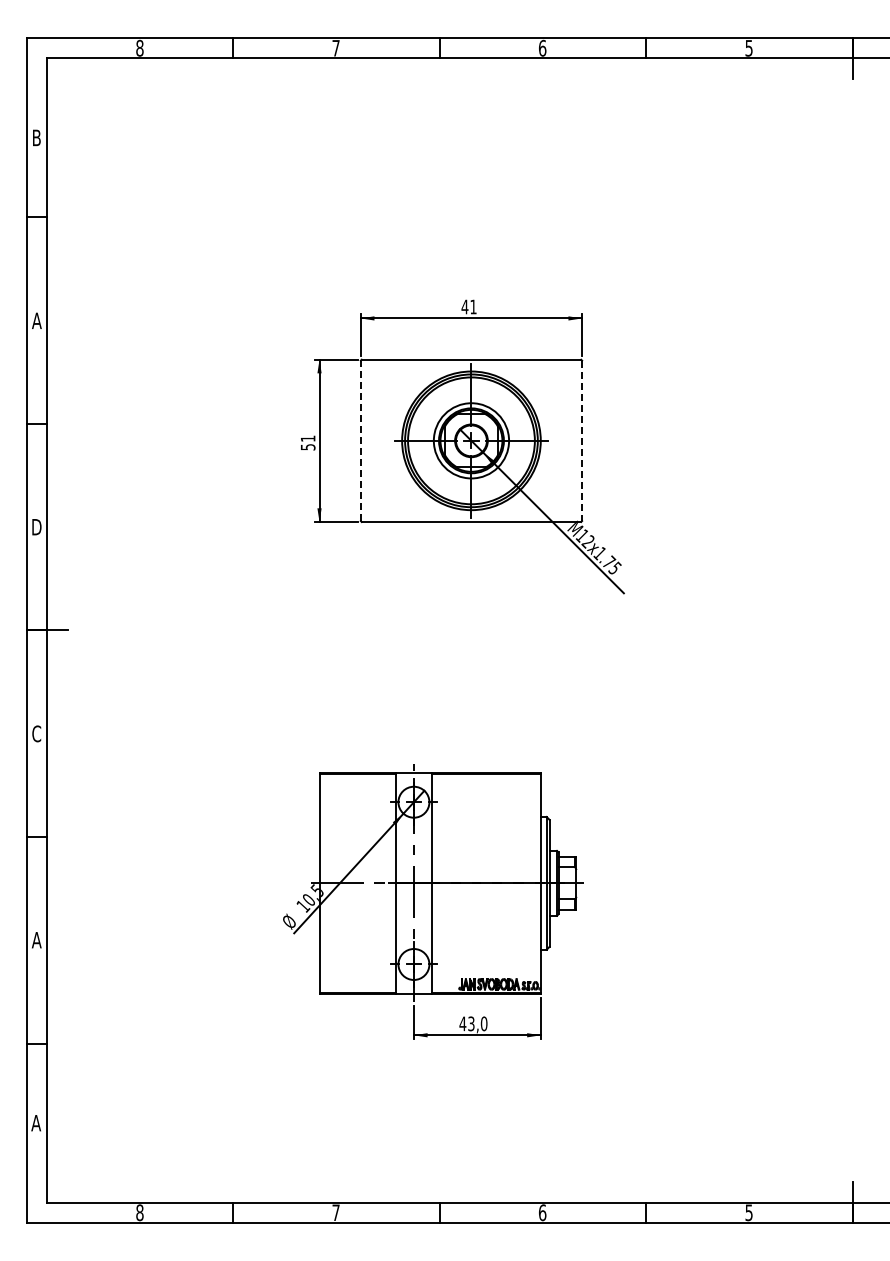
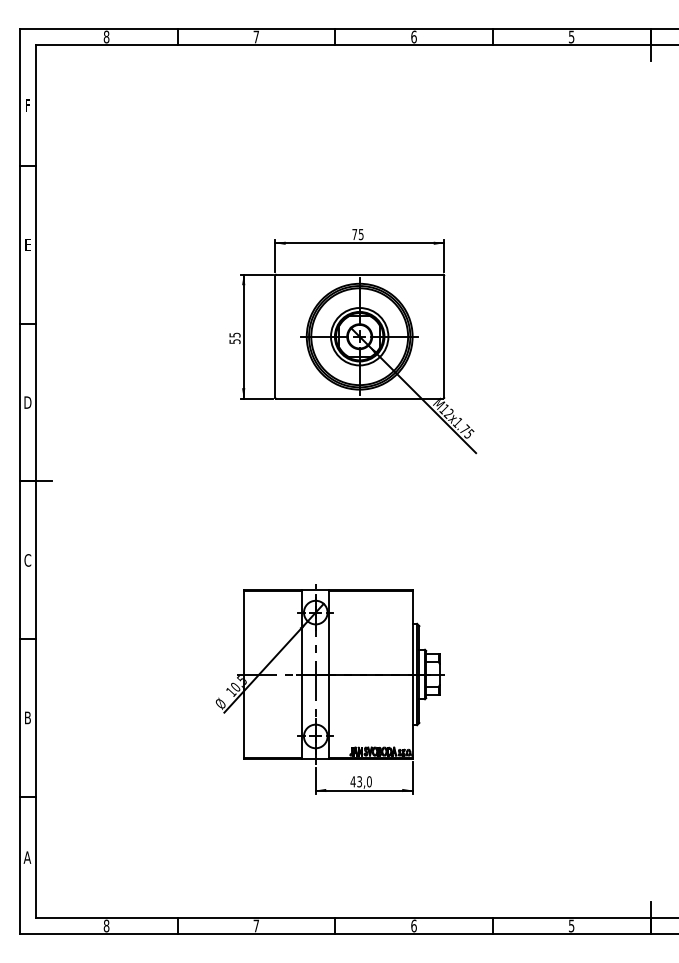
text: (36, 137) -> (27, 105), B -> F
text: (468, 306) -> (357, 234), 41 -> 75
text: (36, 320) -> (27, 244), A -> E
text: (308, 438) -> (235, 334), 51 -> 55
line: (360, 440) -> (274, 336), dashed -> solid
line: (582, 441) -> (444, 337), dashed -> solid
text: (36, 940) -> (27, 718), A -> B

